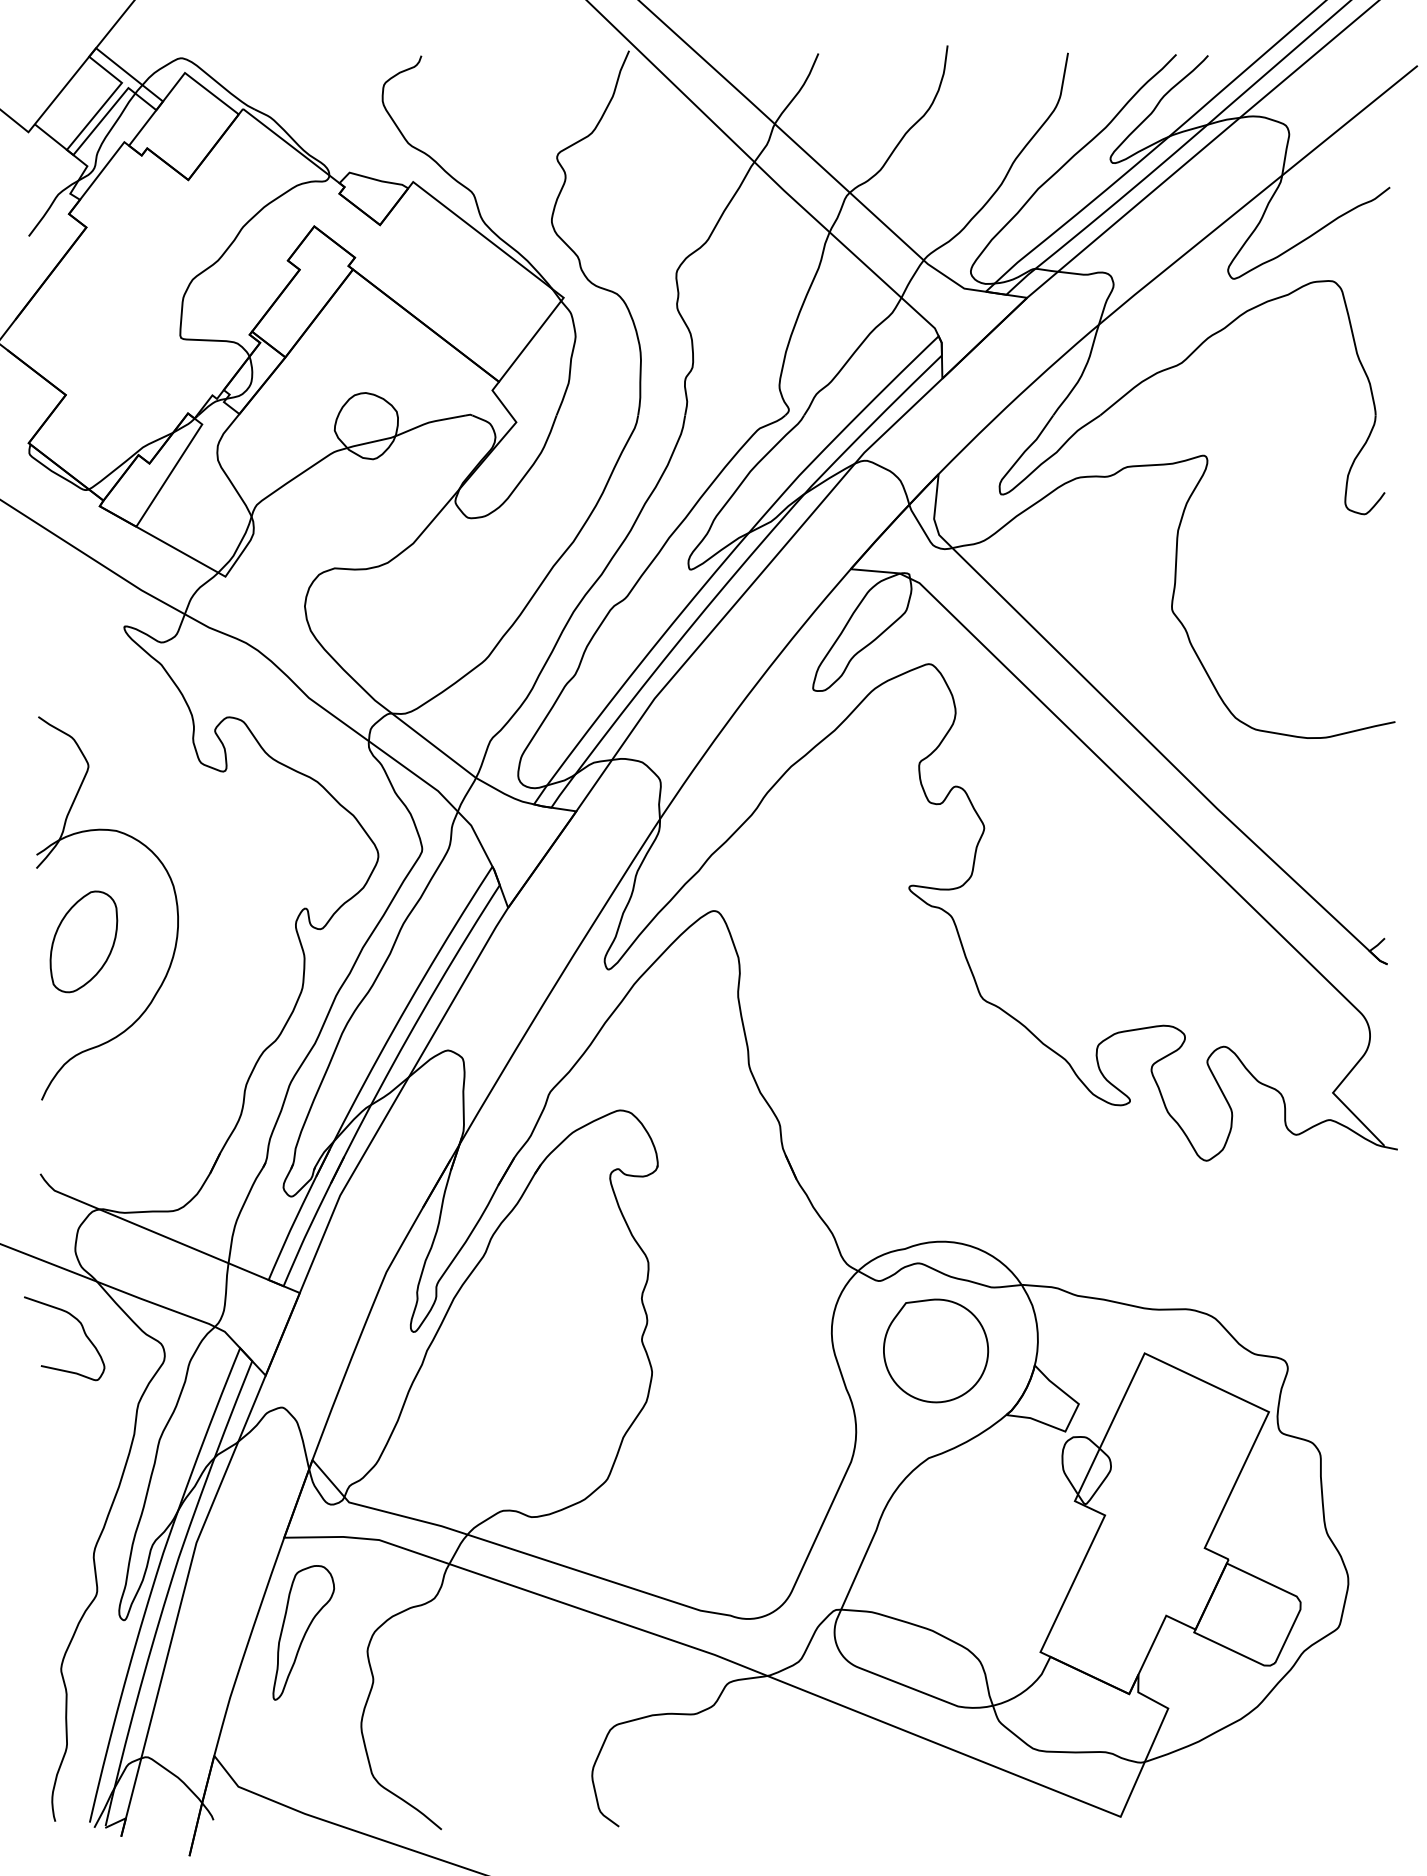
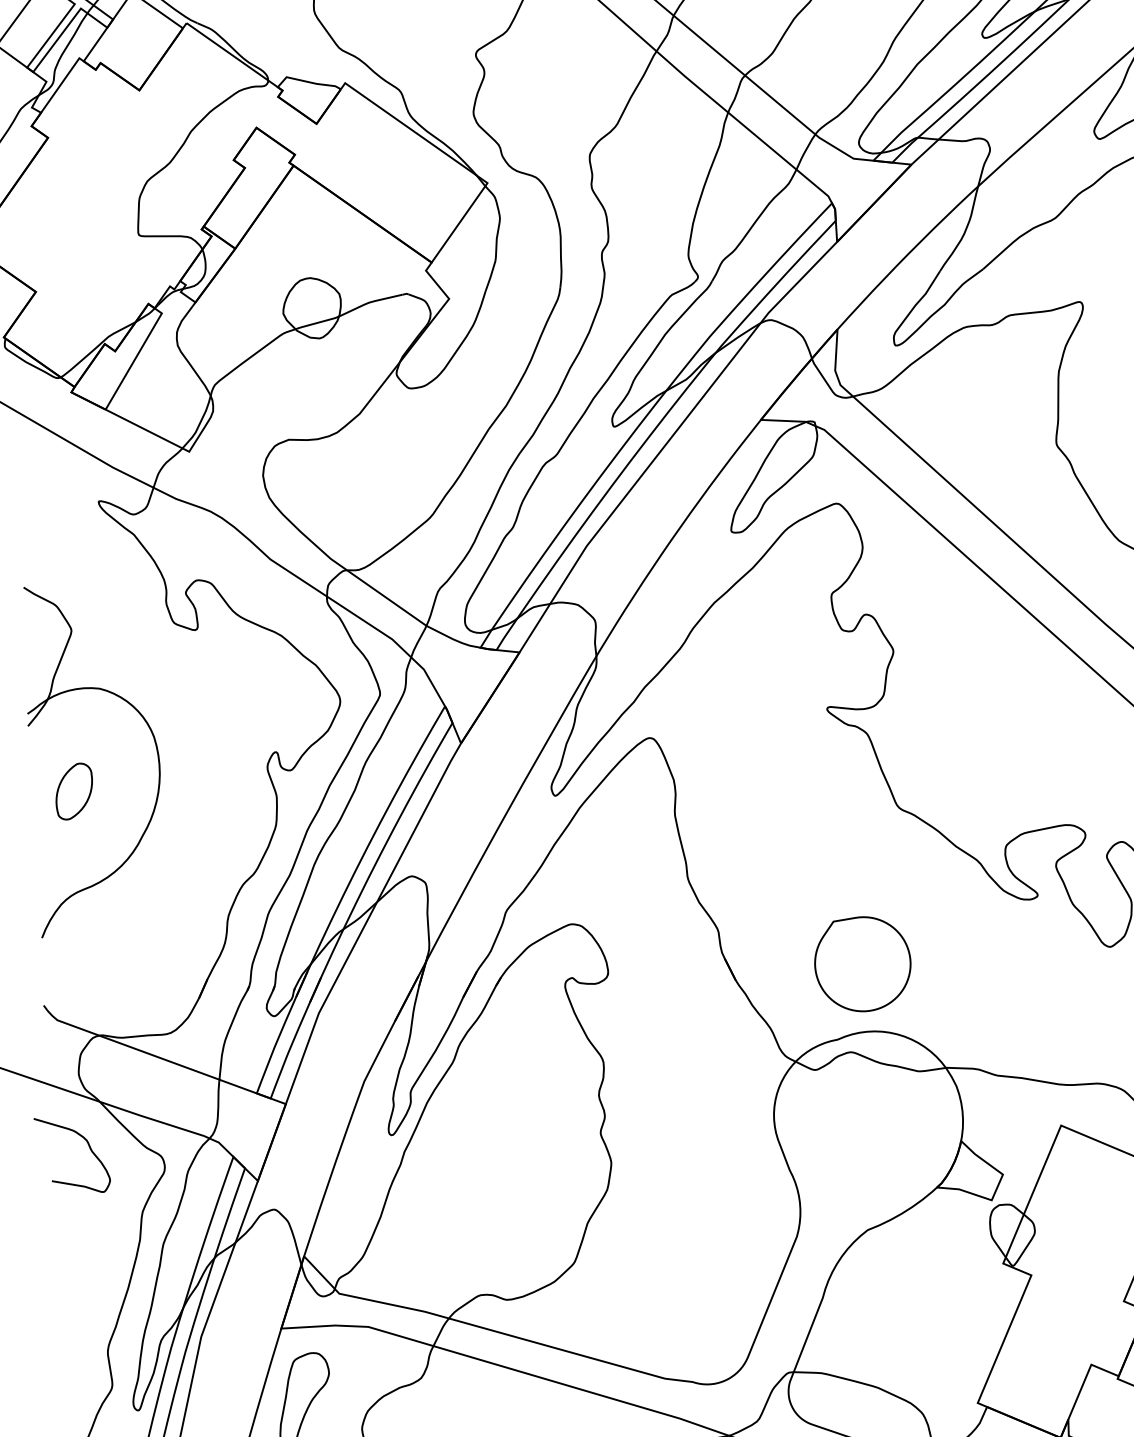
part: (83, 941) -> (73, 791), size x0.6
part: (936, 1350) -> (863, 963), moved

